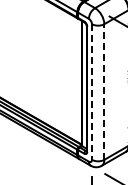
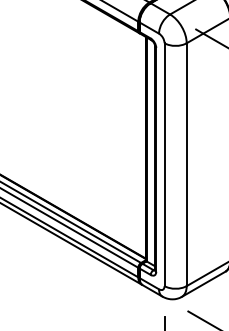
line: (91, 92) -> (163, 165), dashed -> solid
line: (104, 92) -> (187, 165), dashed -> solid

